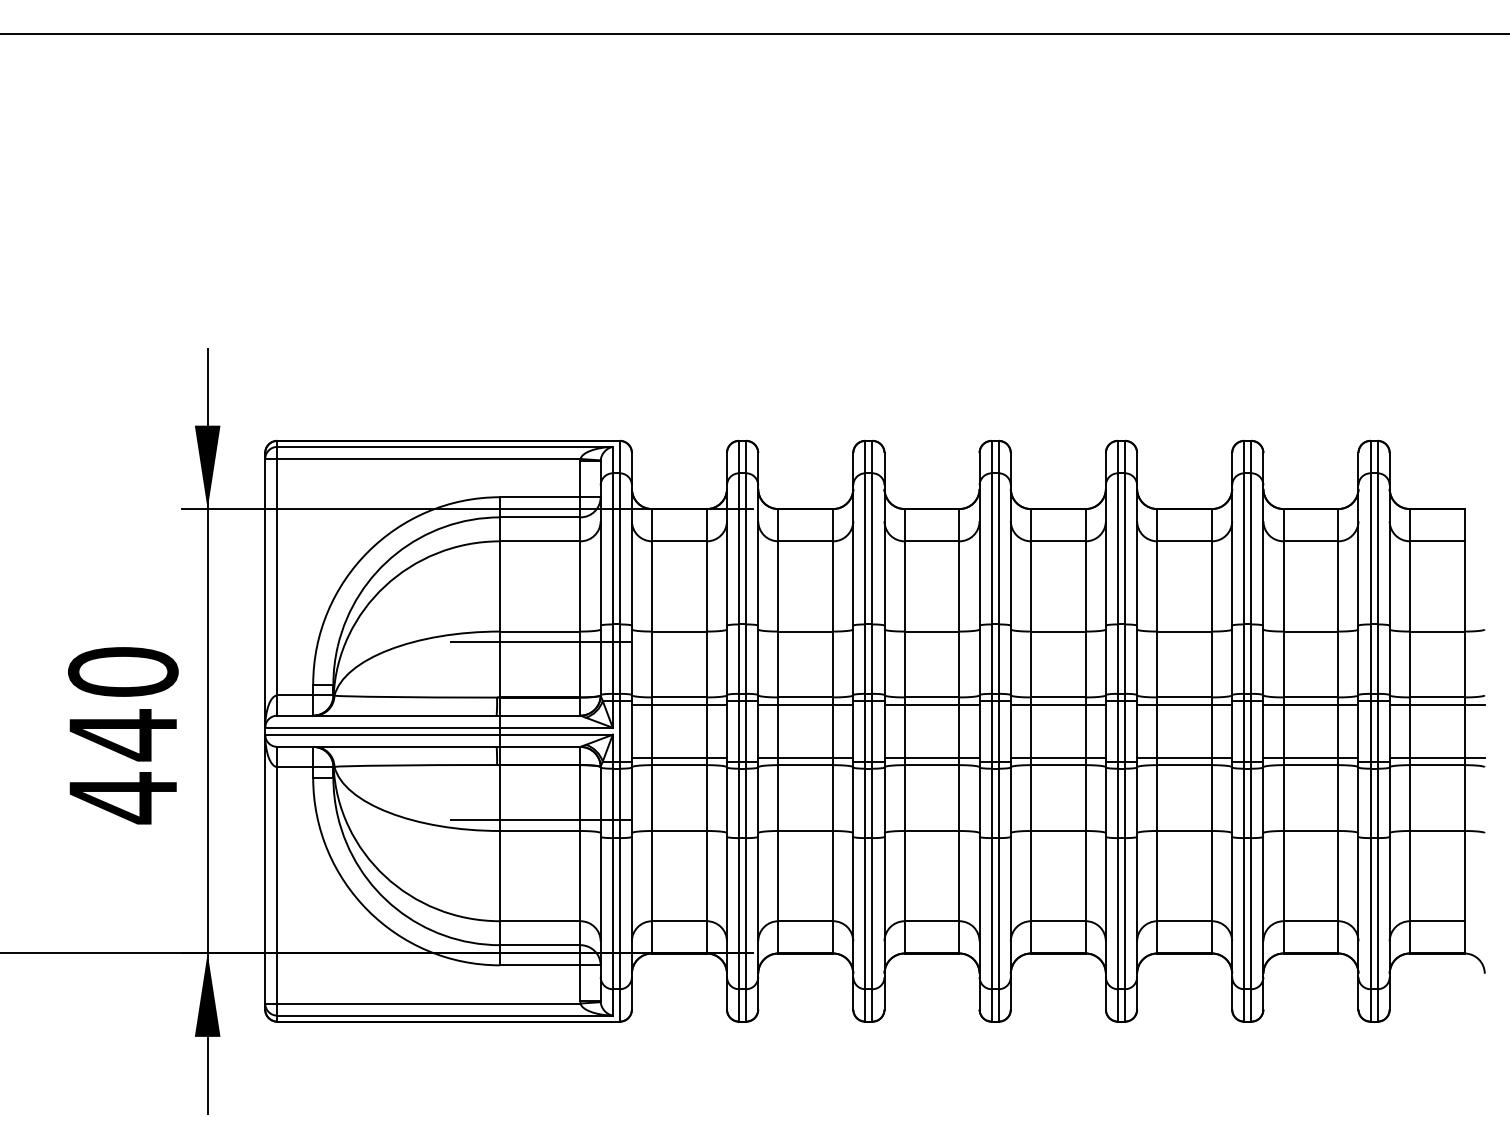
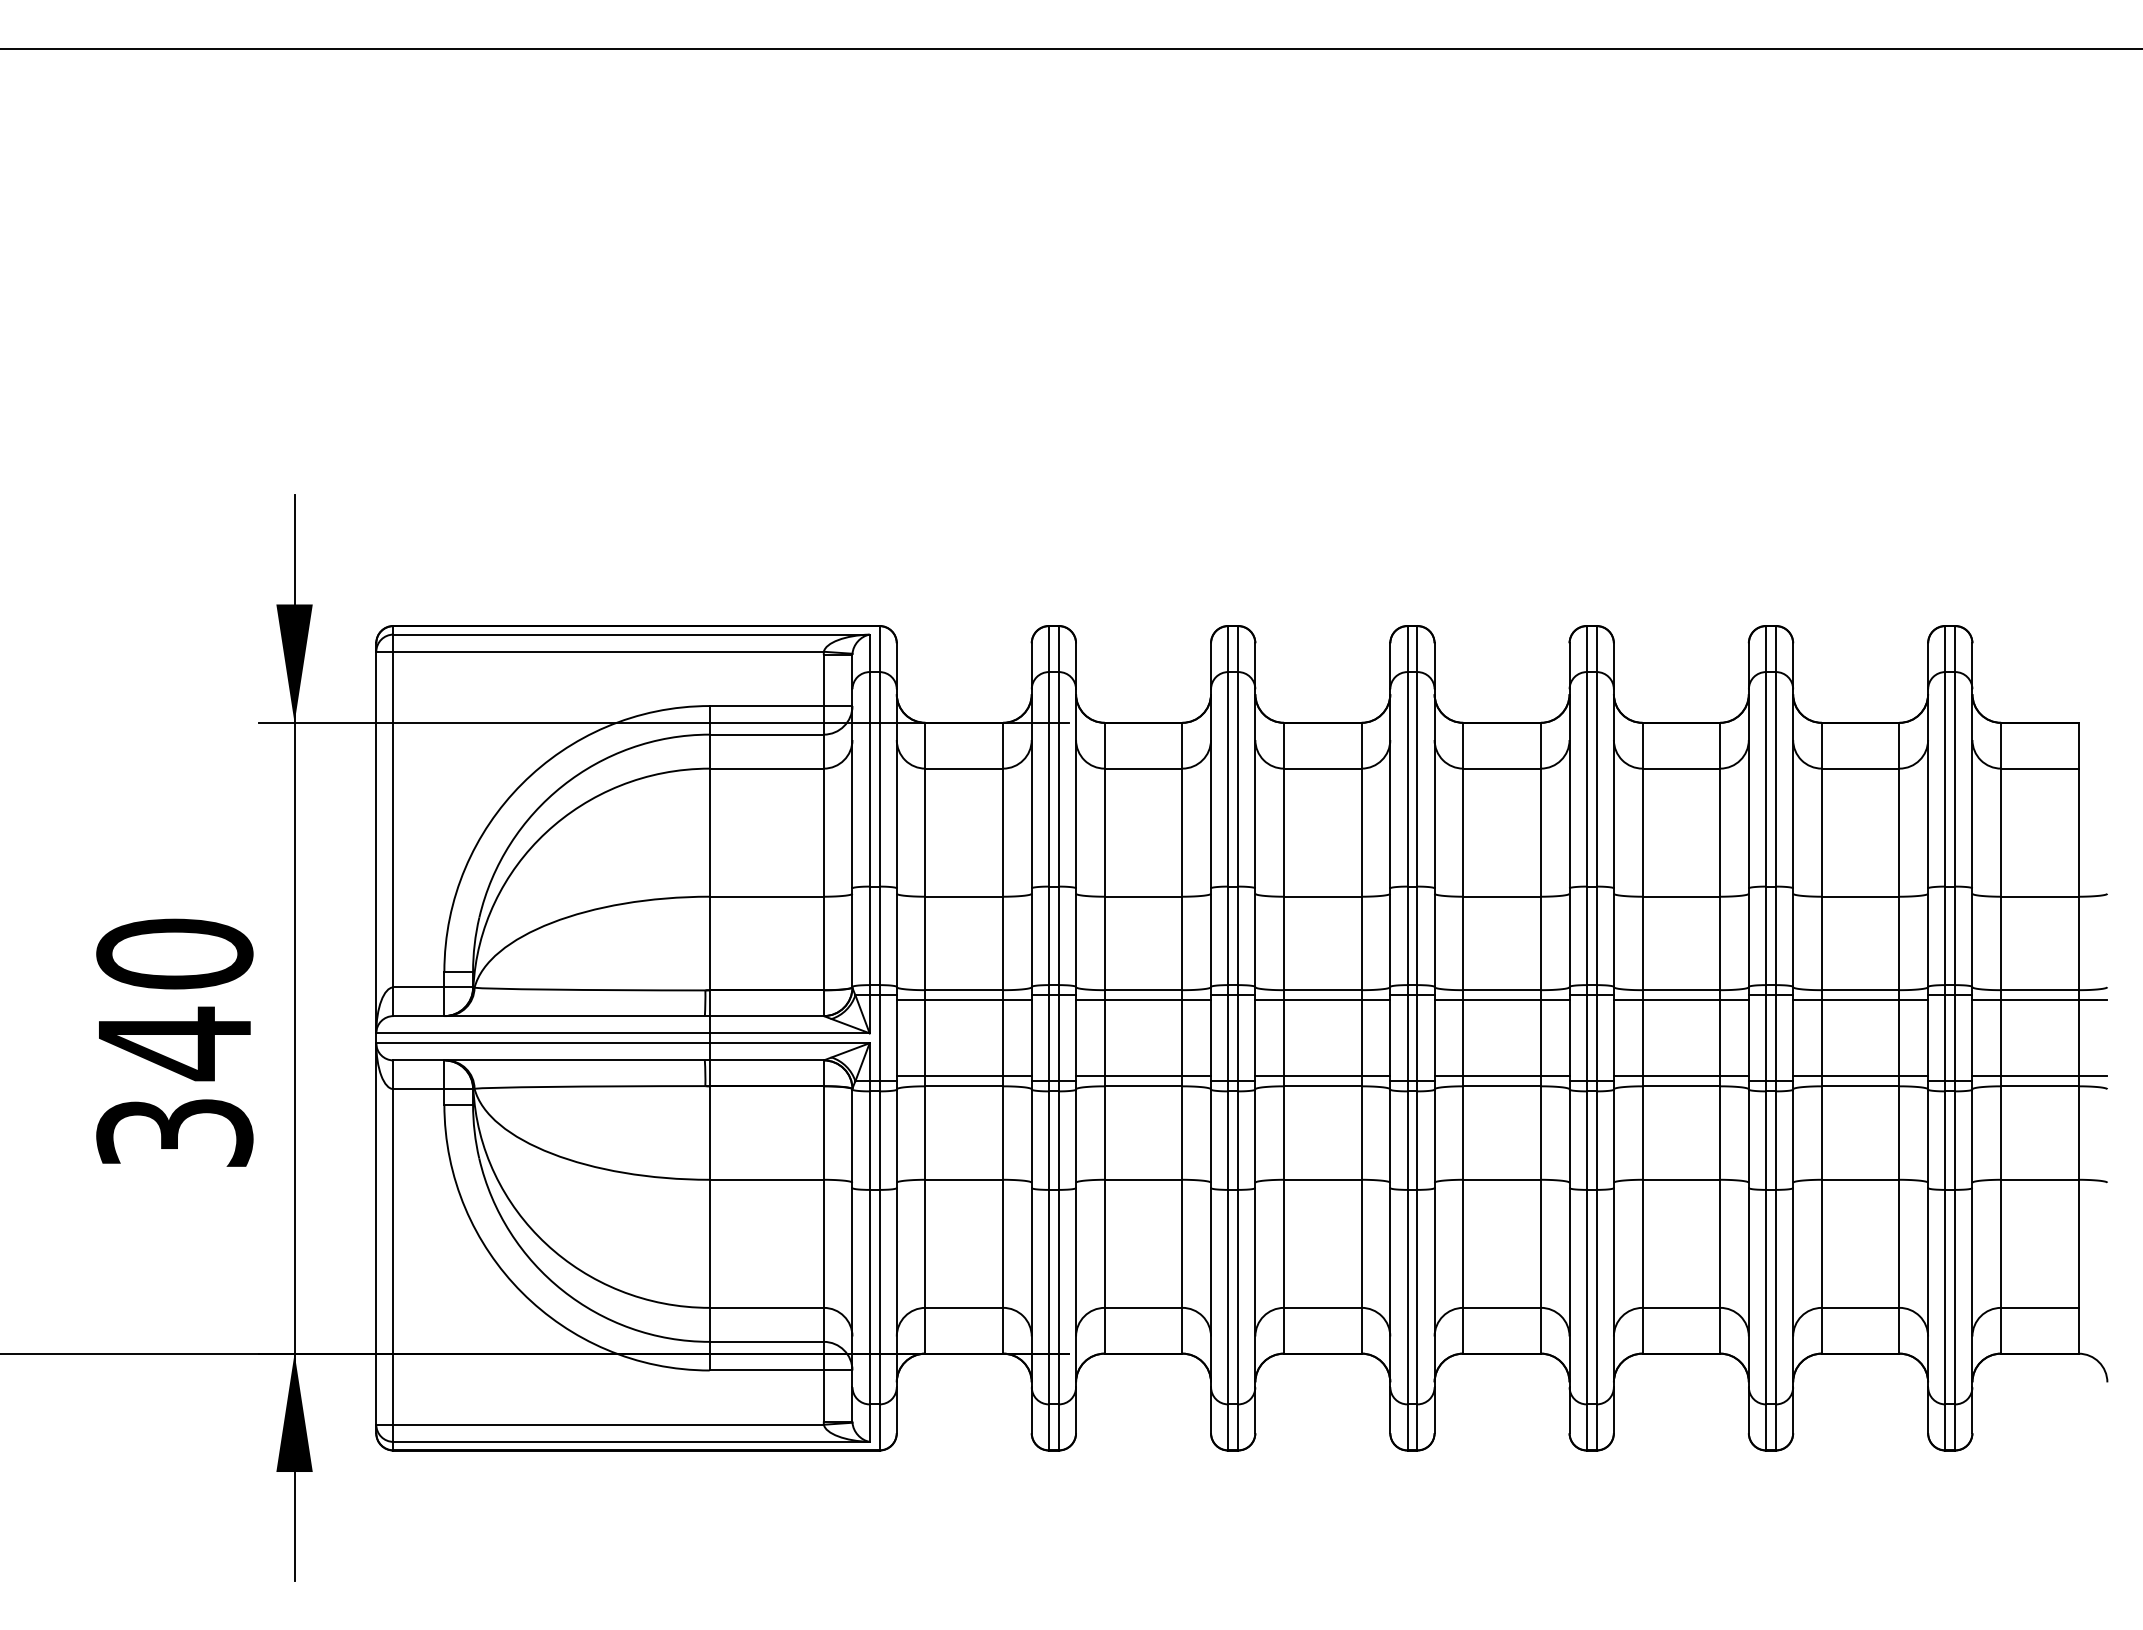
line: (540, 641) -> (766, 911), removed
text: (123, 798) -> (174, 1133), 440 -> 340
line: (540, 820) -> (766, 1164), removed

